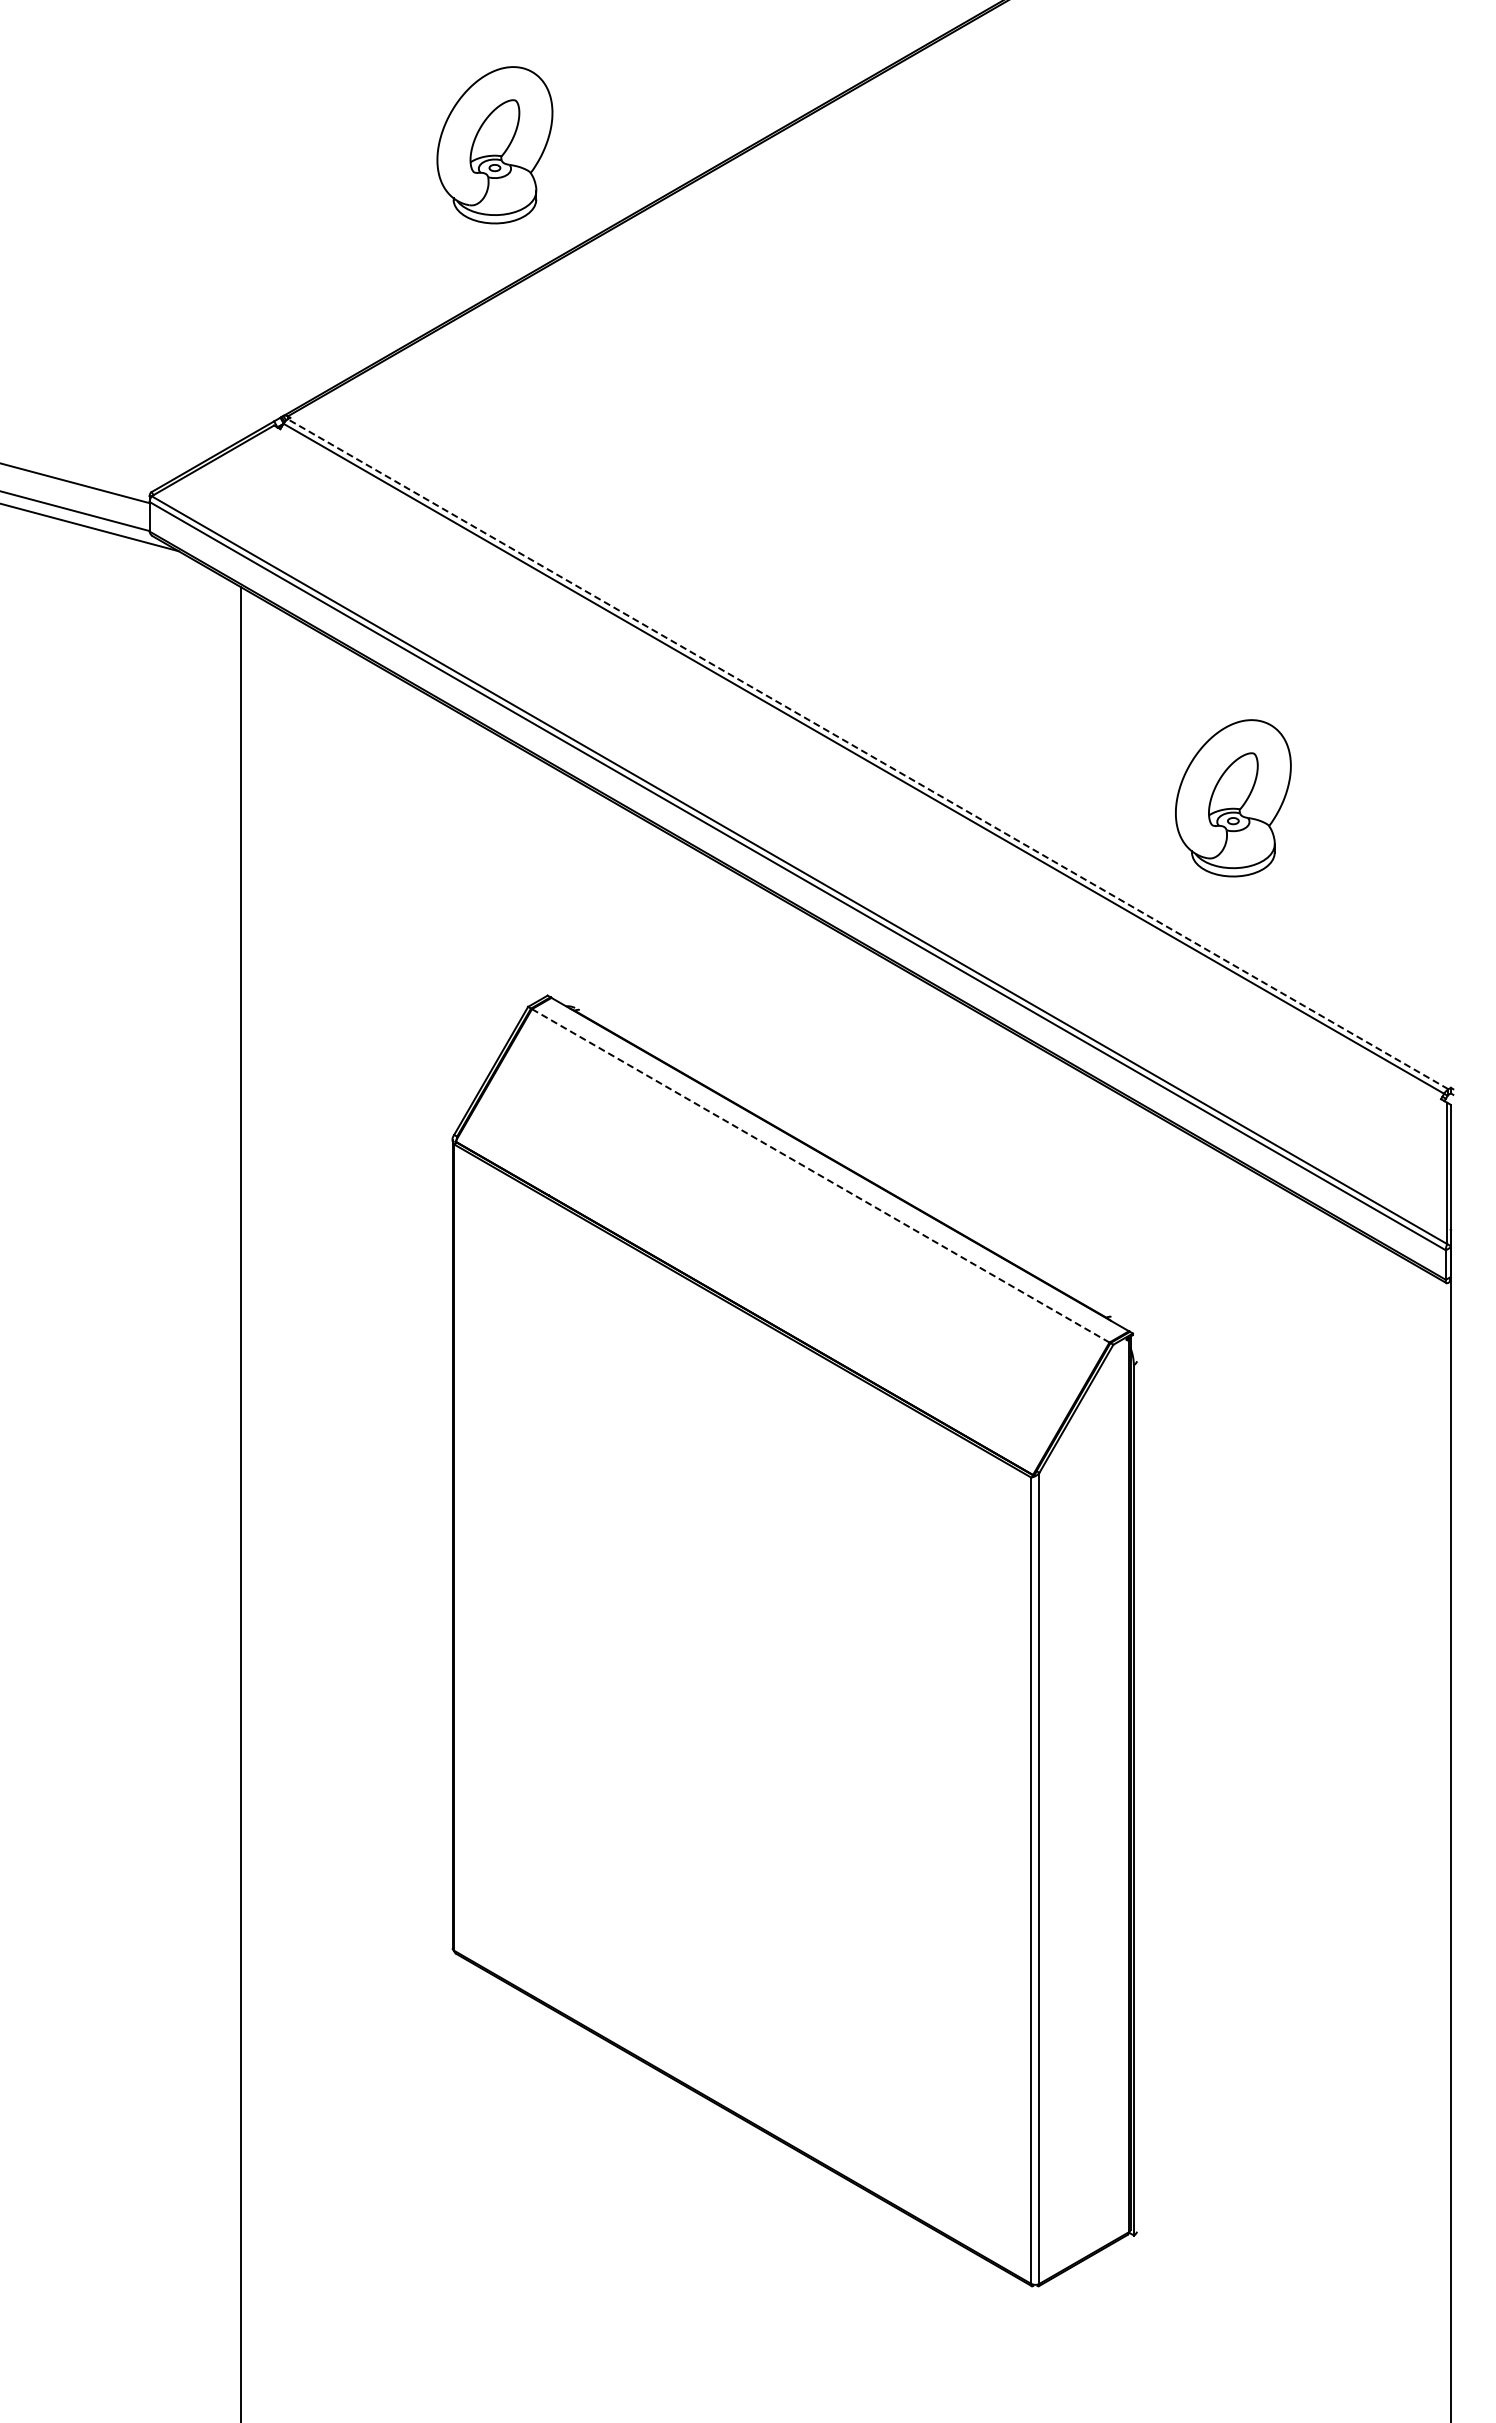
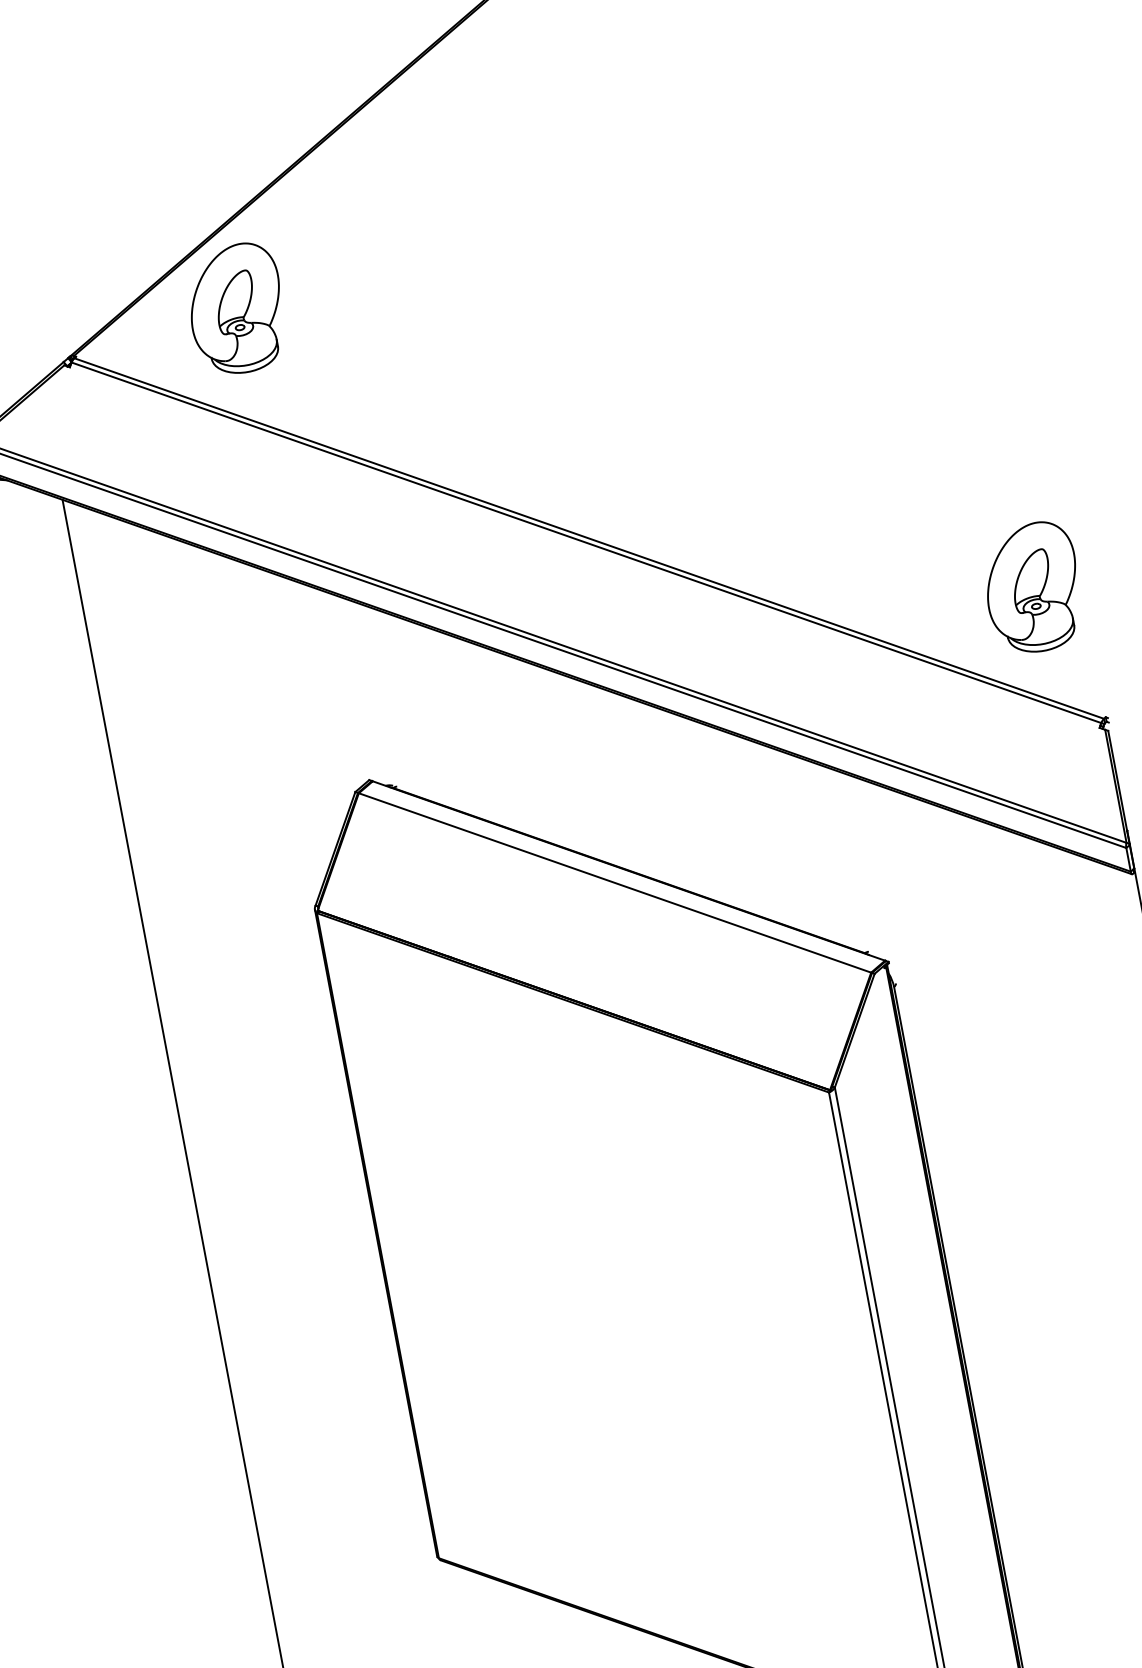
part: (494, 145) -> (236, 309), moved
line: (867, 754) -> (588, 538), dashed -> solid
part: (1233, 798) -> (1033, 588), moved
line: (821, 1176) -> (615, 883), dashed -> solid

